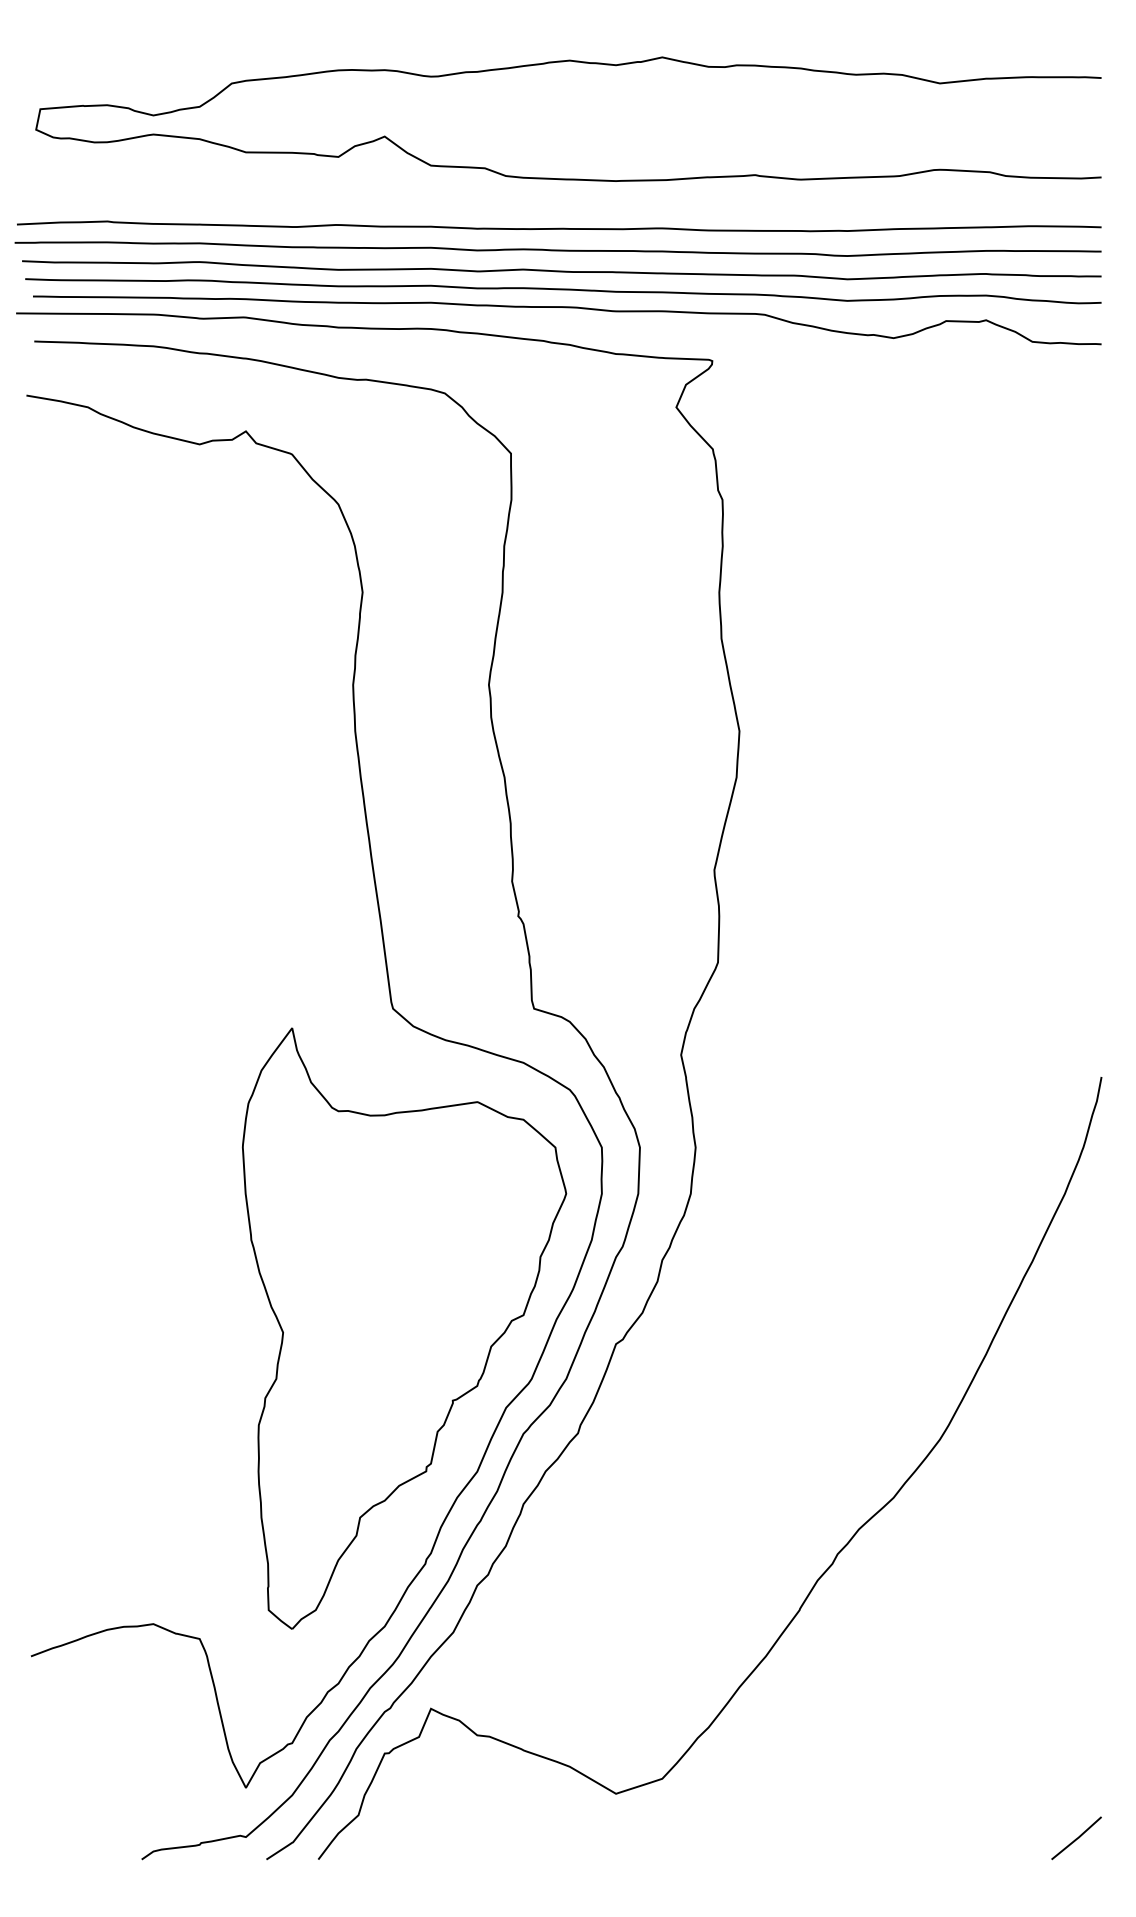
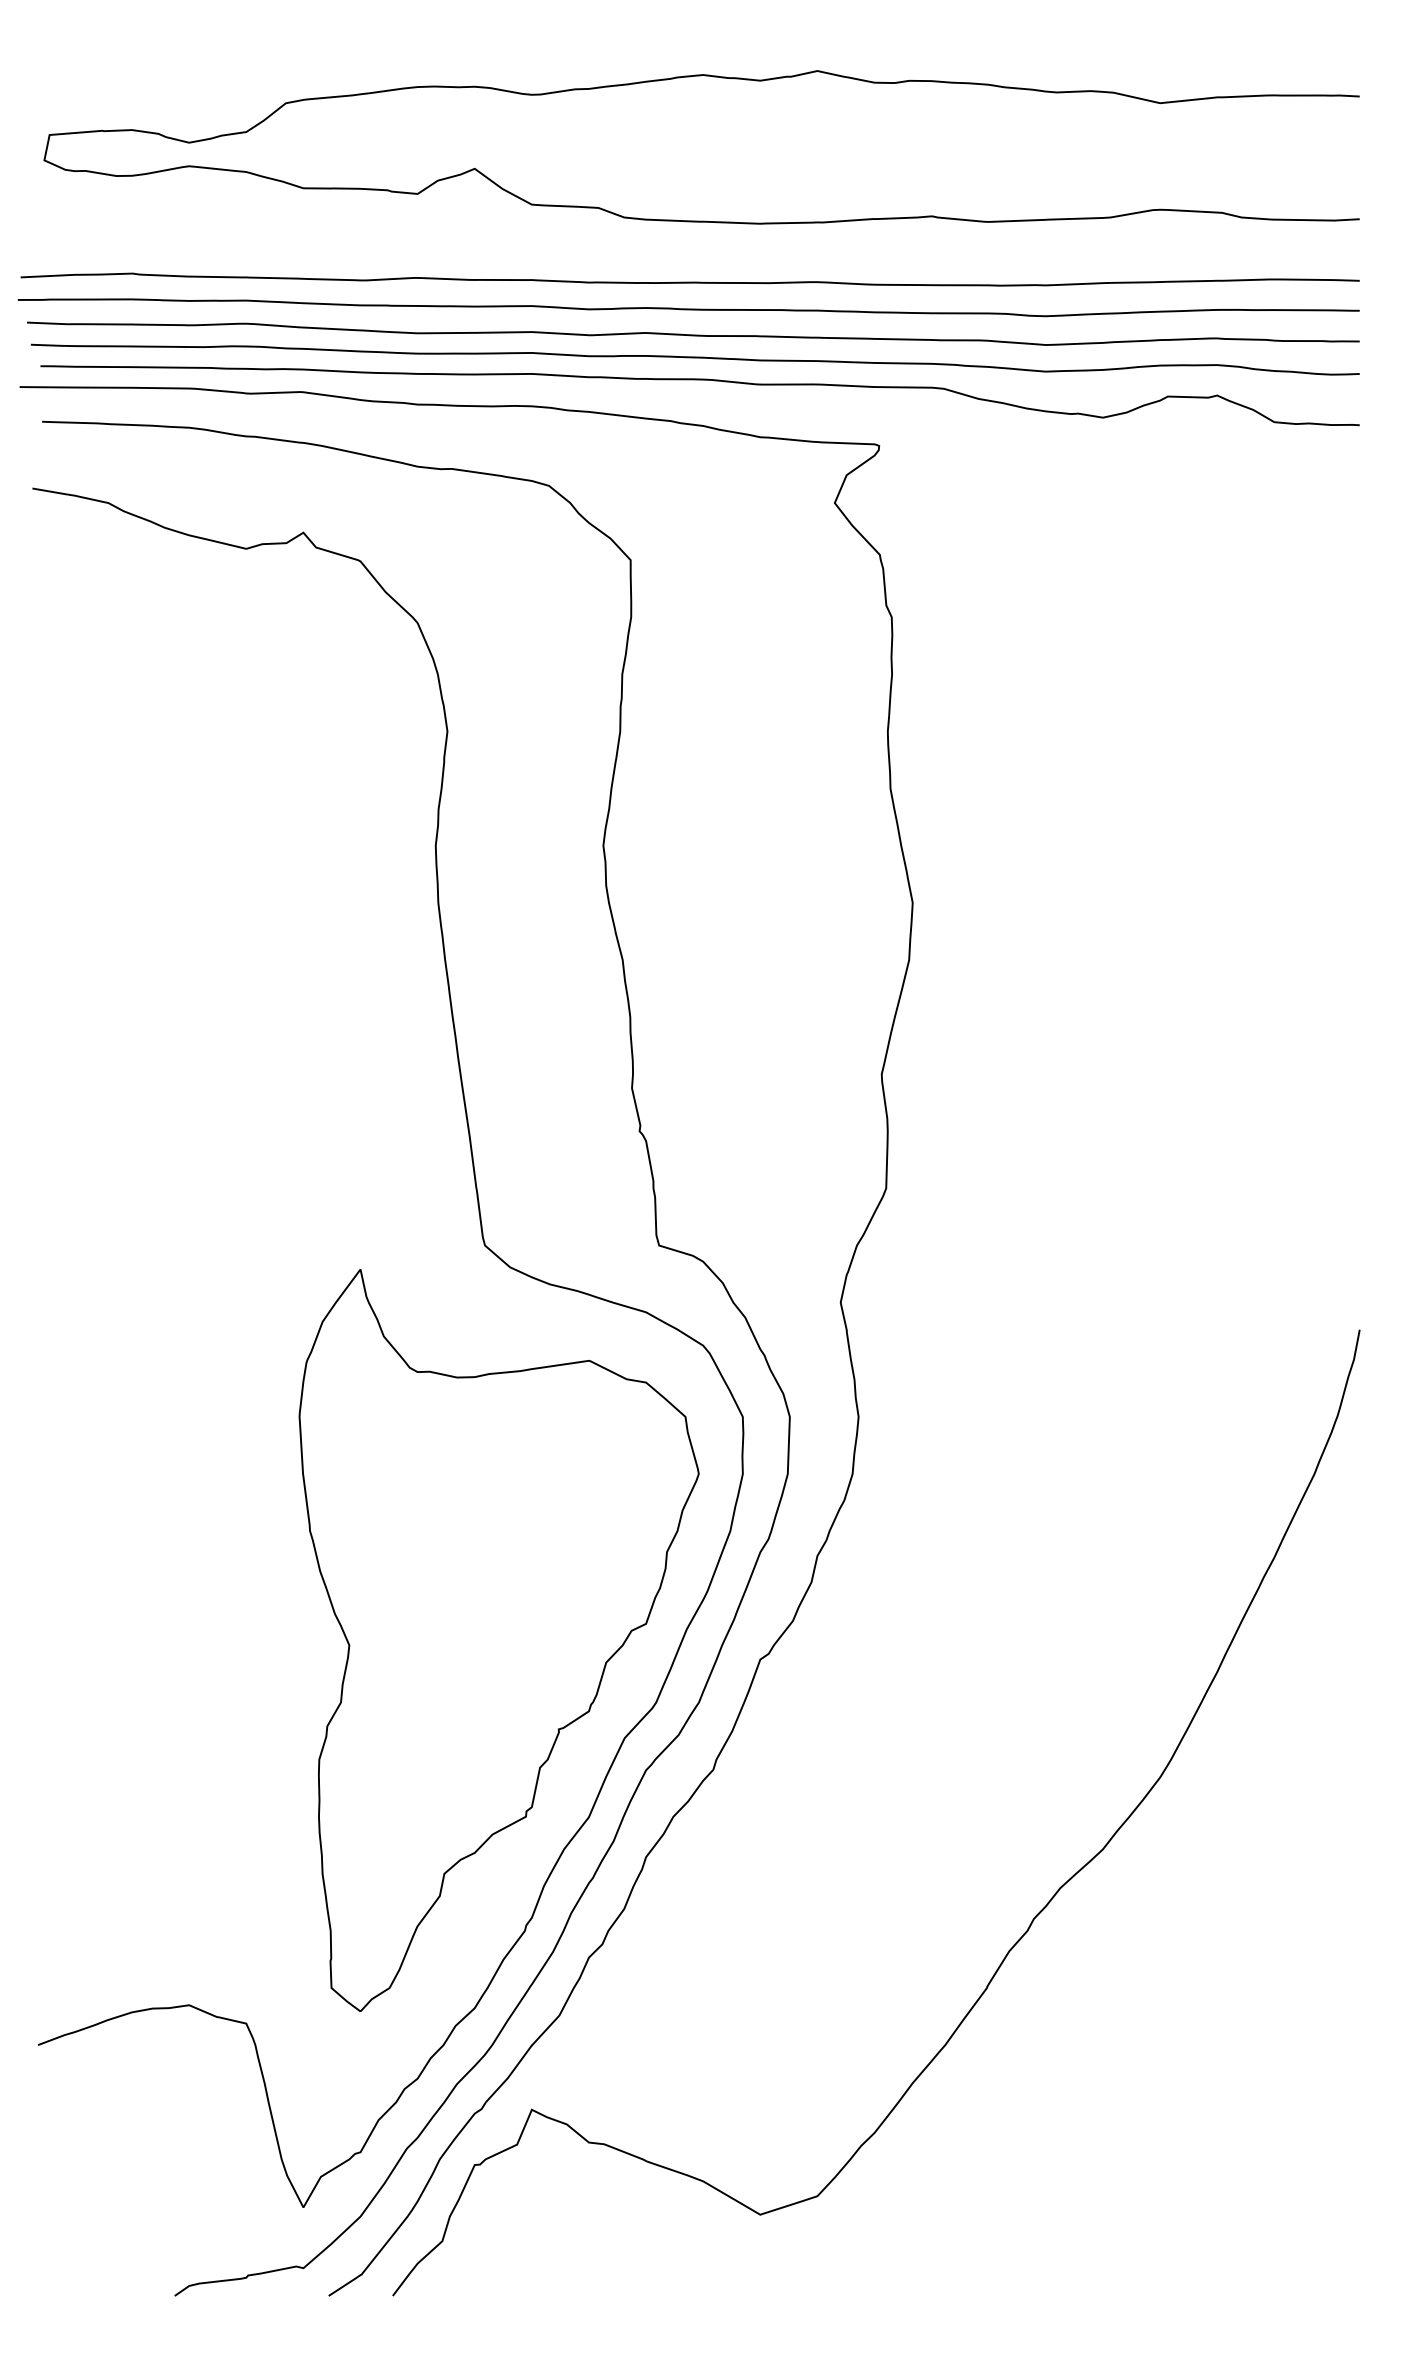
curve: (1076, 1838) -> (1328, 2269), removed

